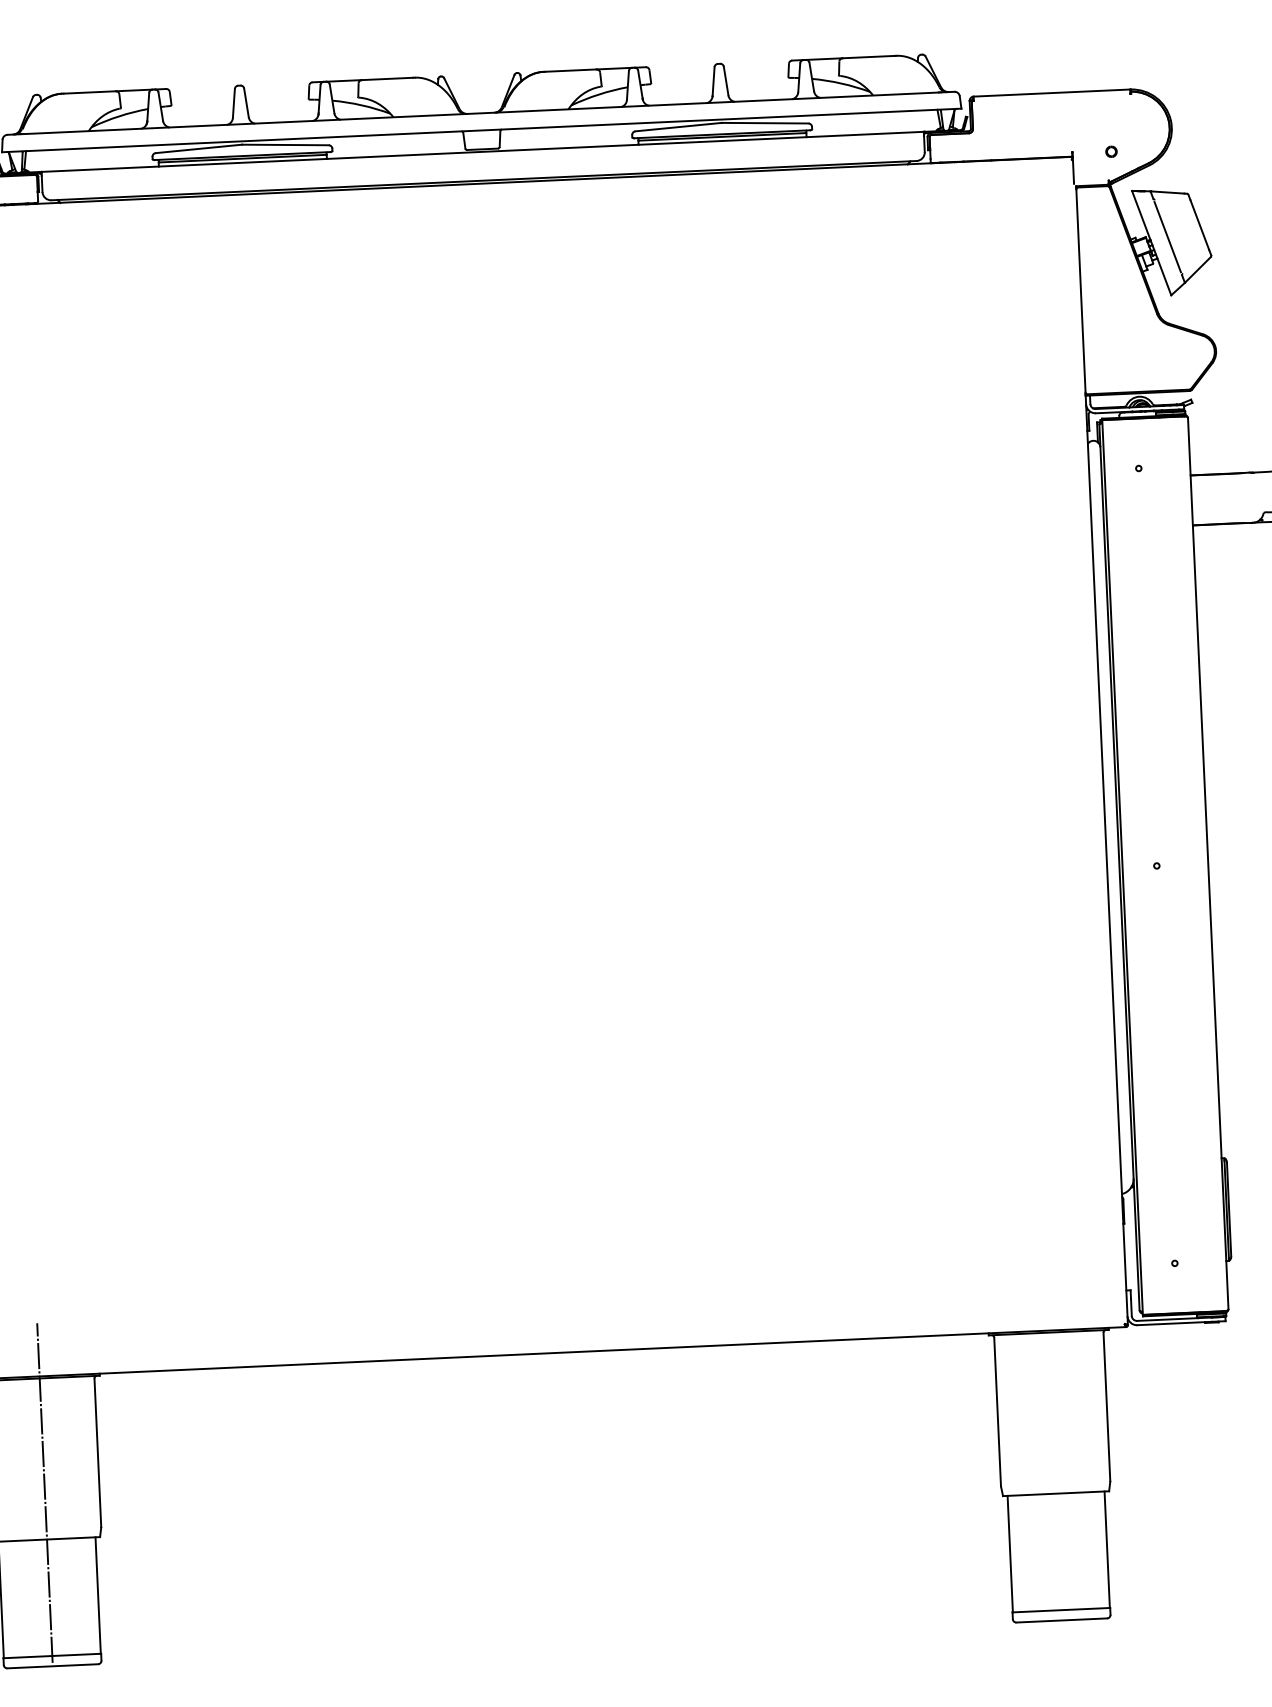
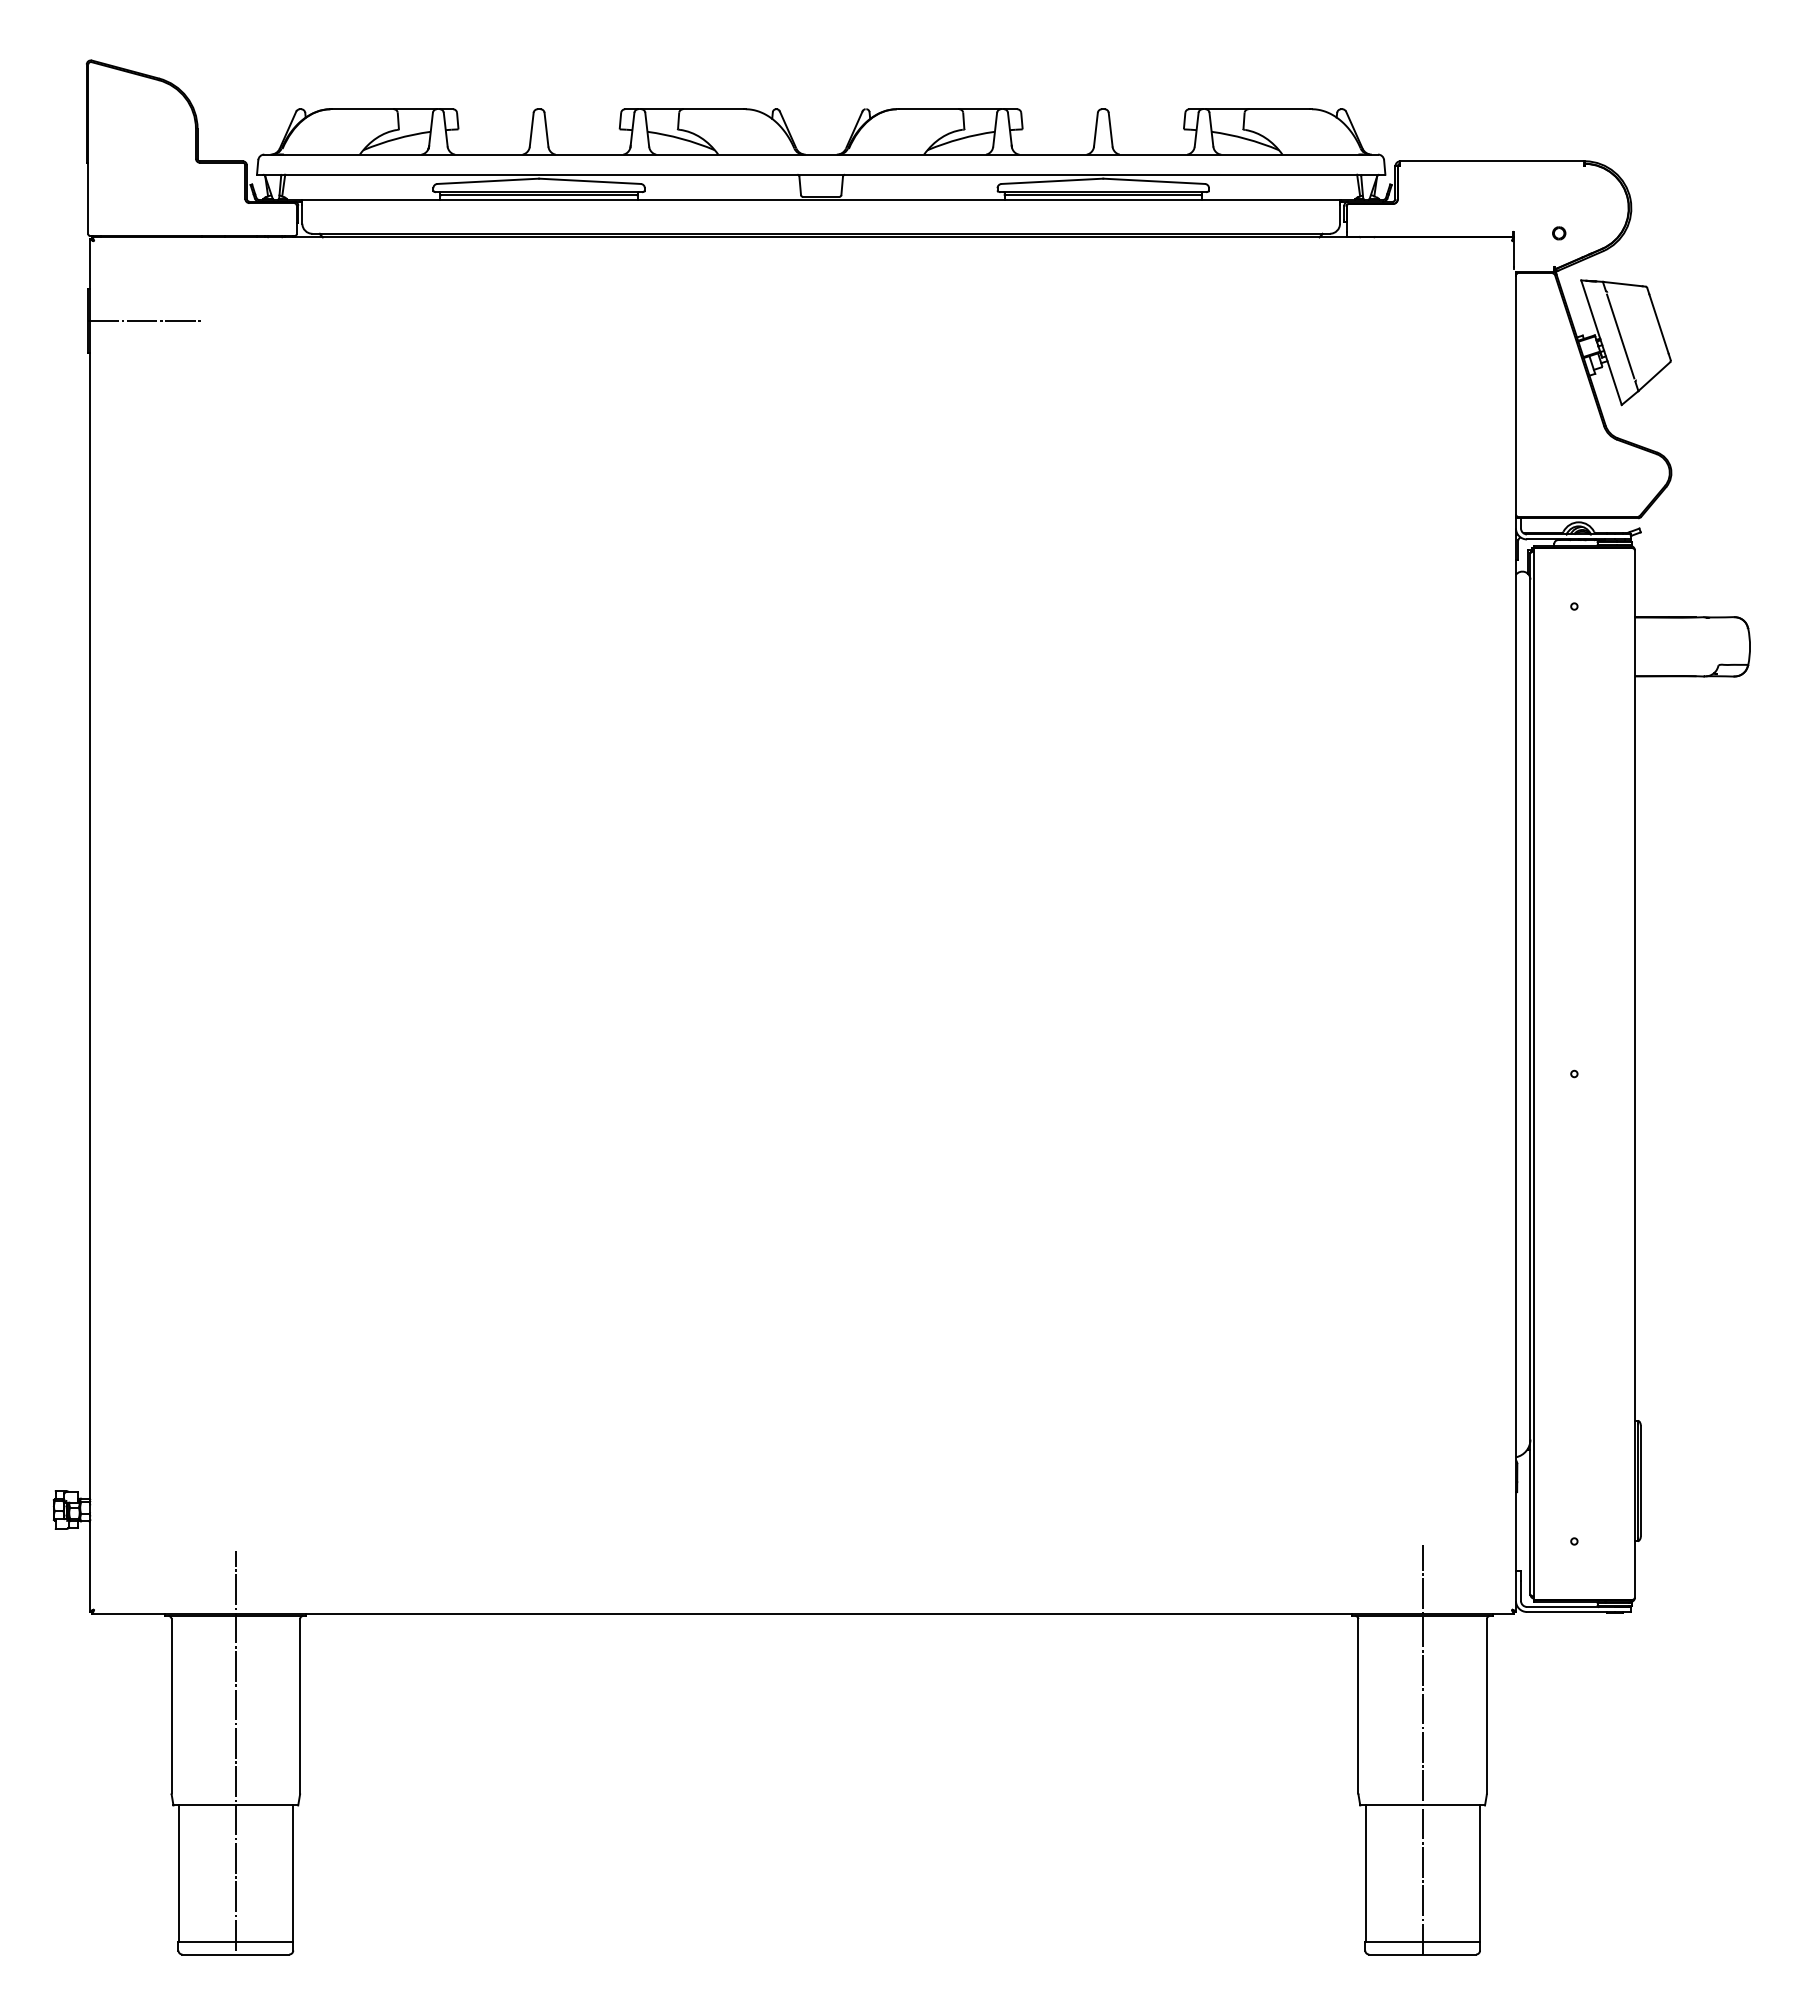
line: (1053, 1446) -> (1422, 1749), added

